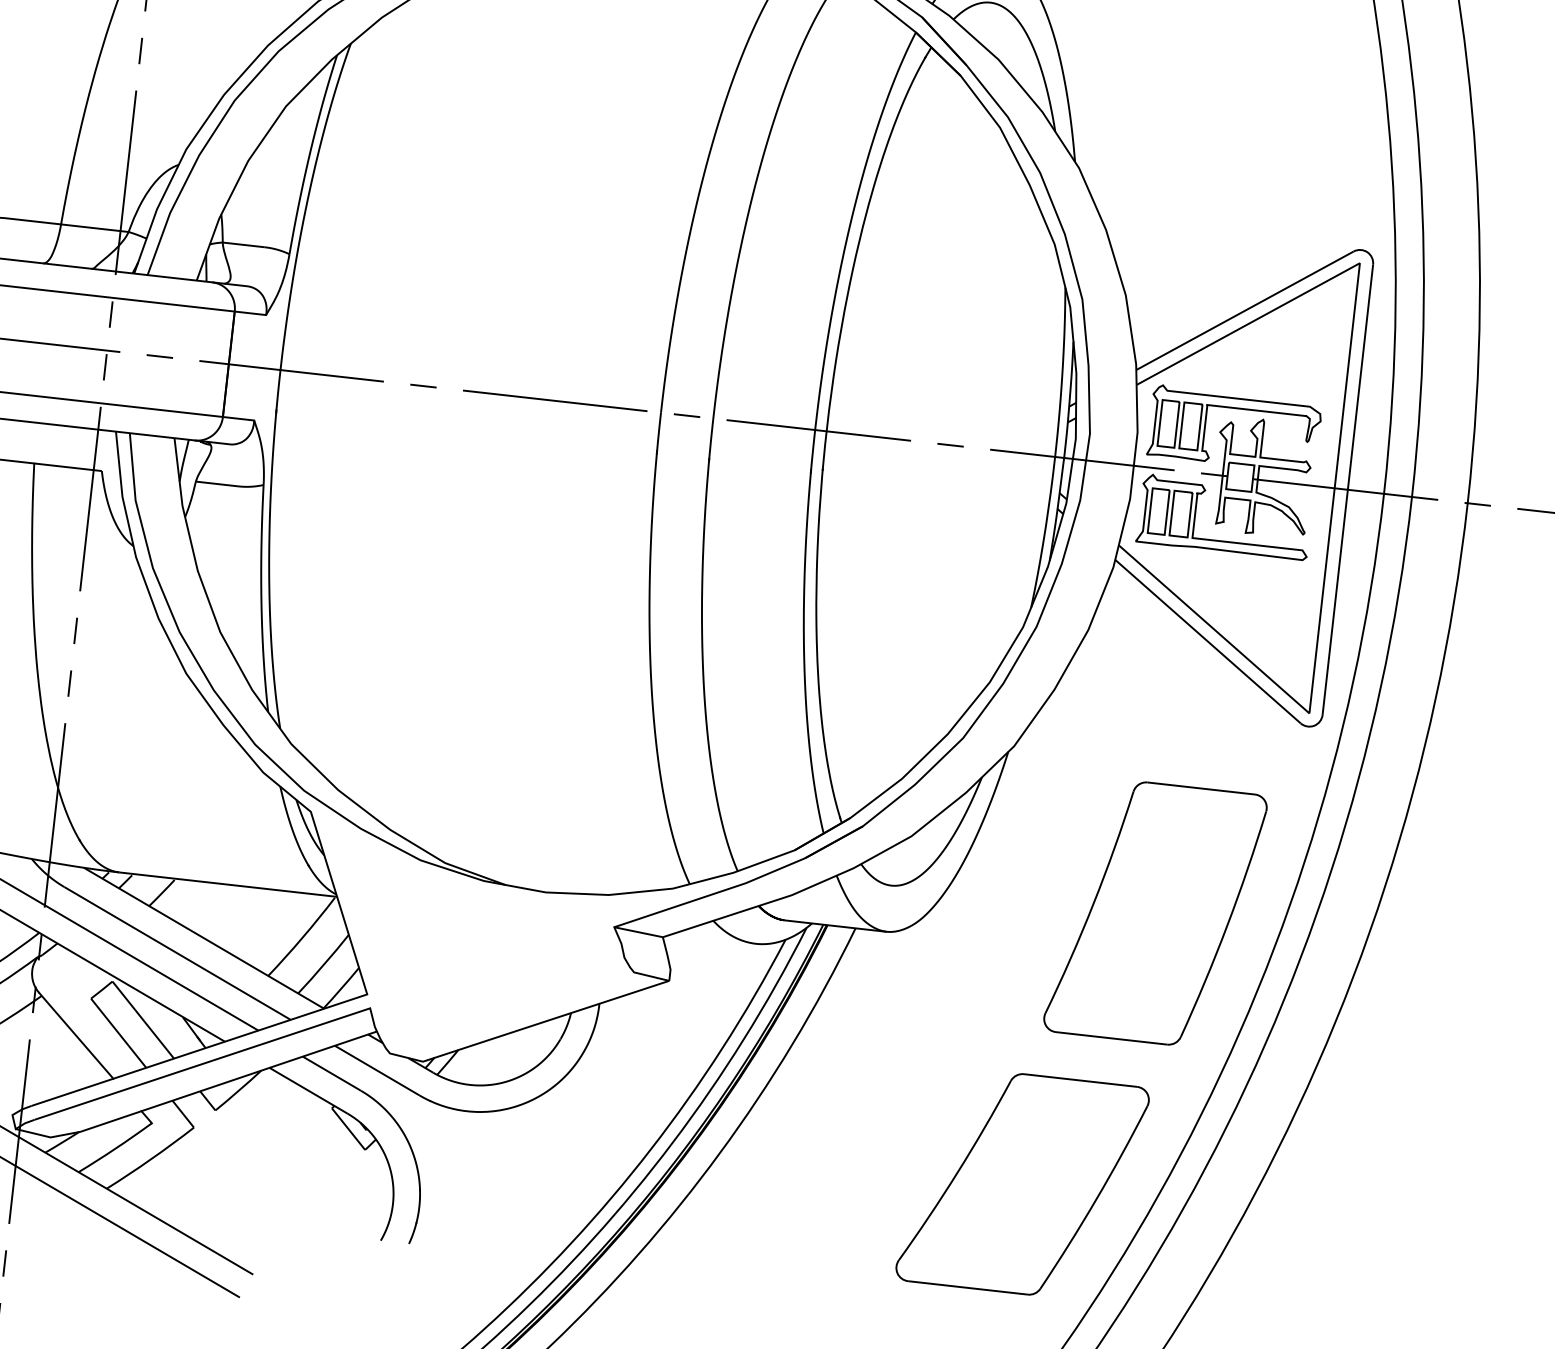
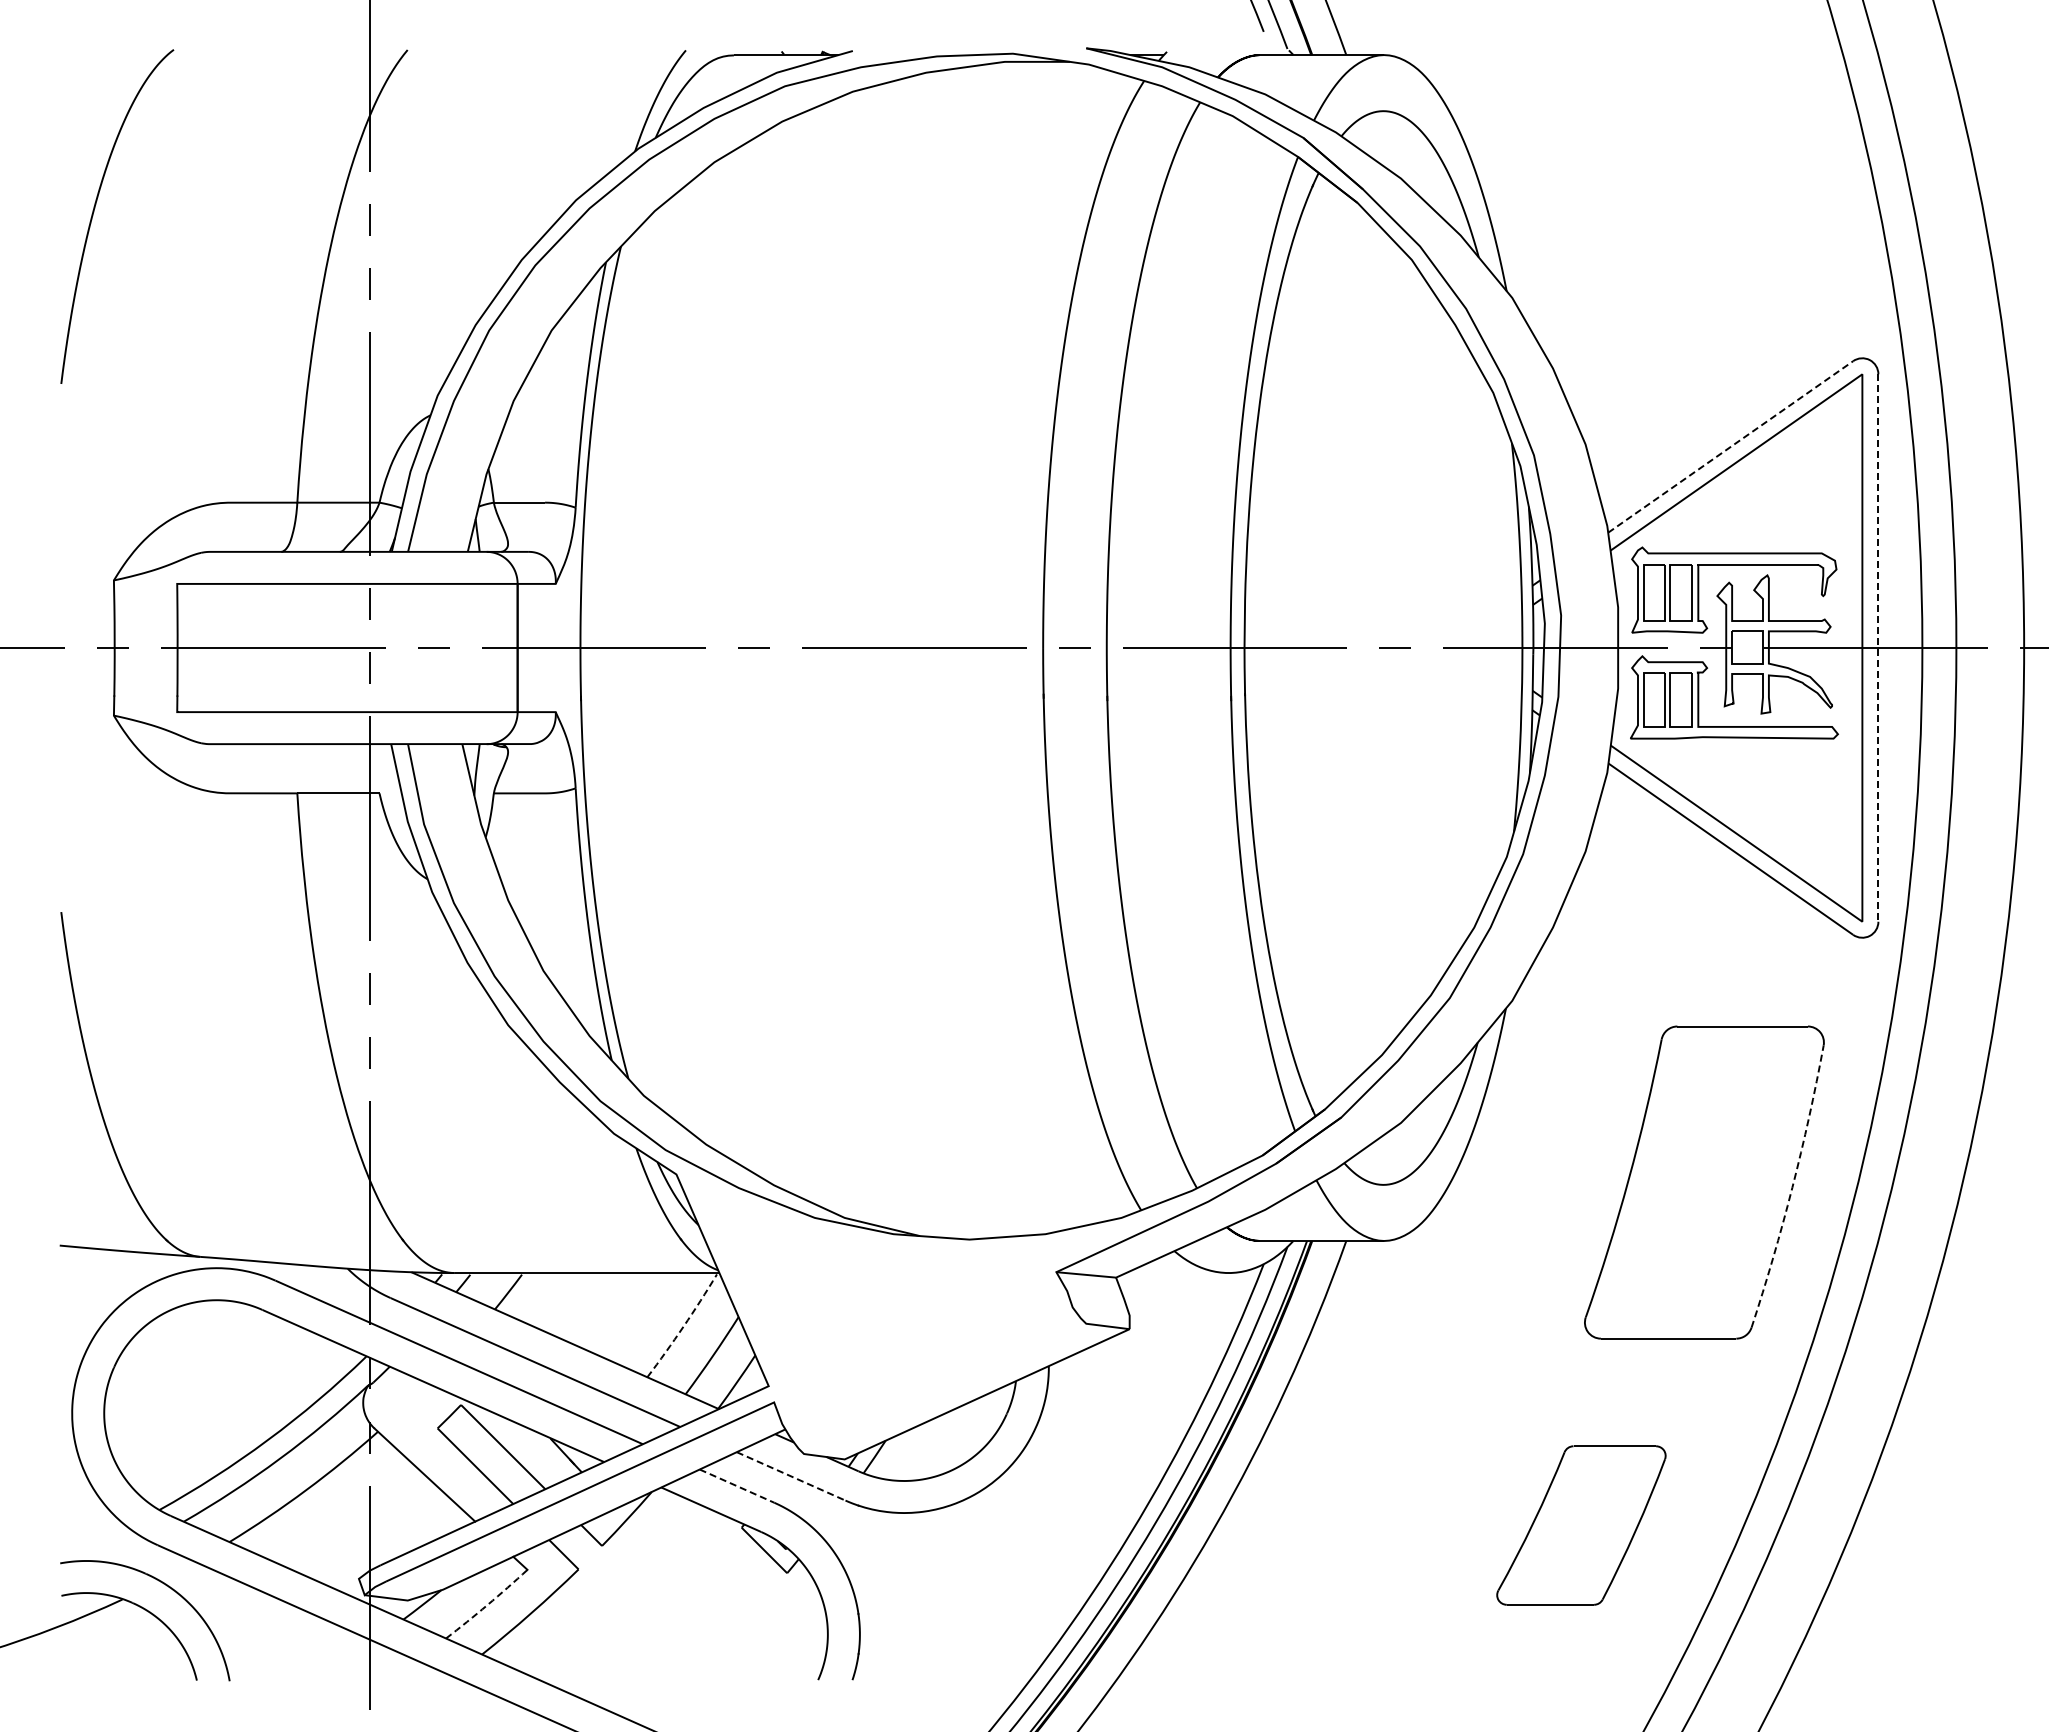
line: (1244, 310) -> (1730, 446), solid -> dashed
line: (1347, 490) -> (1878, 648), solid -> dashed
arc: (1227, 925) -> (1792, 1187), solid -> dashed
arc: (302, 937) -> (683, 1326), solid -> dashed
line: (377, 1070) -> (791, 1476), solid -> dashed
line: (332, 1074) -> (737, 1486), solid -> dashed
arc: (115, 1148) -> (487, 1605), solid -> dashed
part: (1022, 1183) -> (1581, 1525), size x0.6

